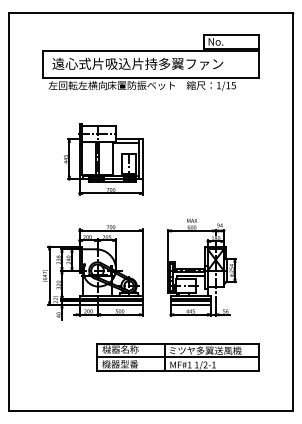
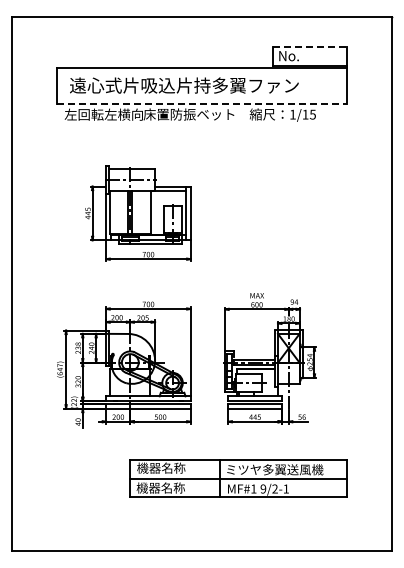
line: (231, 34) -> (310, 46), solid -> dashed
line: (151, 78) -> (202, 104), solid -> dashed
text: (128, 363) -> (172, 487), 機器型番 -> 機器名称
text: (196, 364) -> (263, 488), 1/2-1 -> 9/2-1

